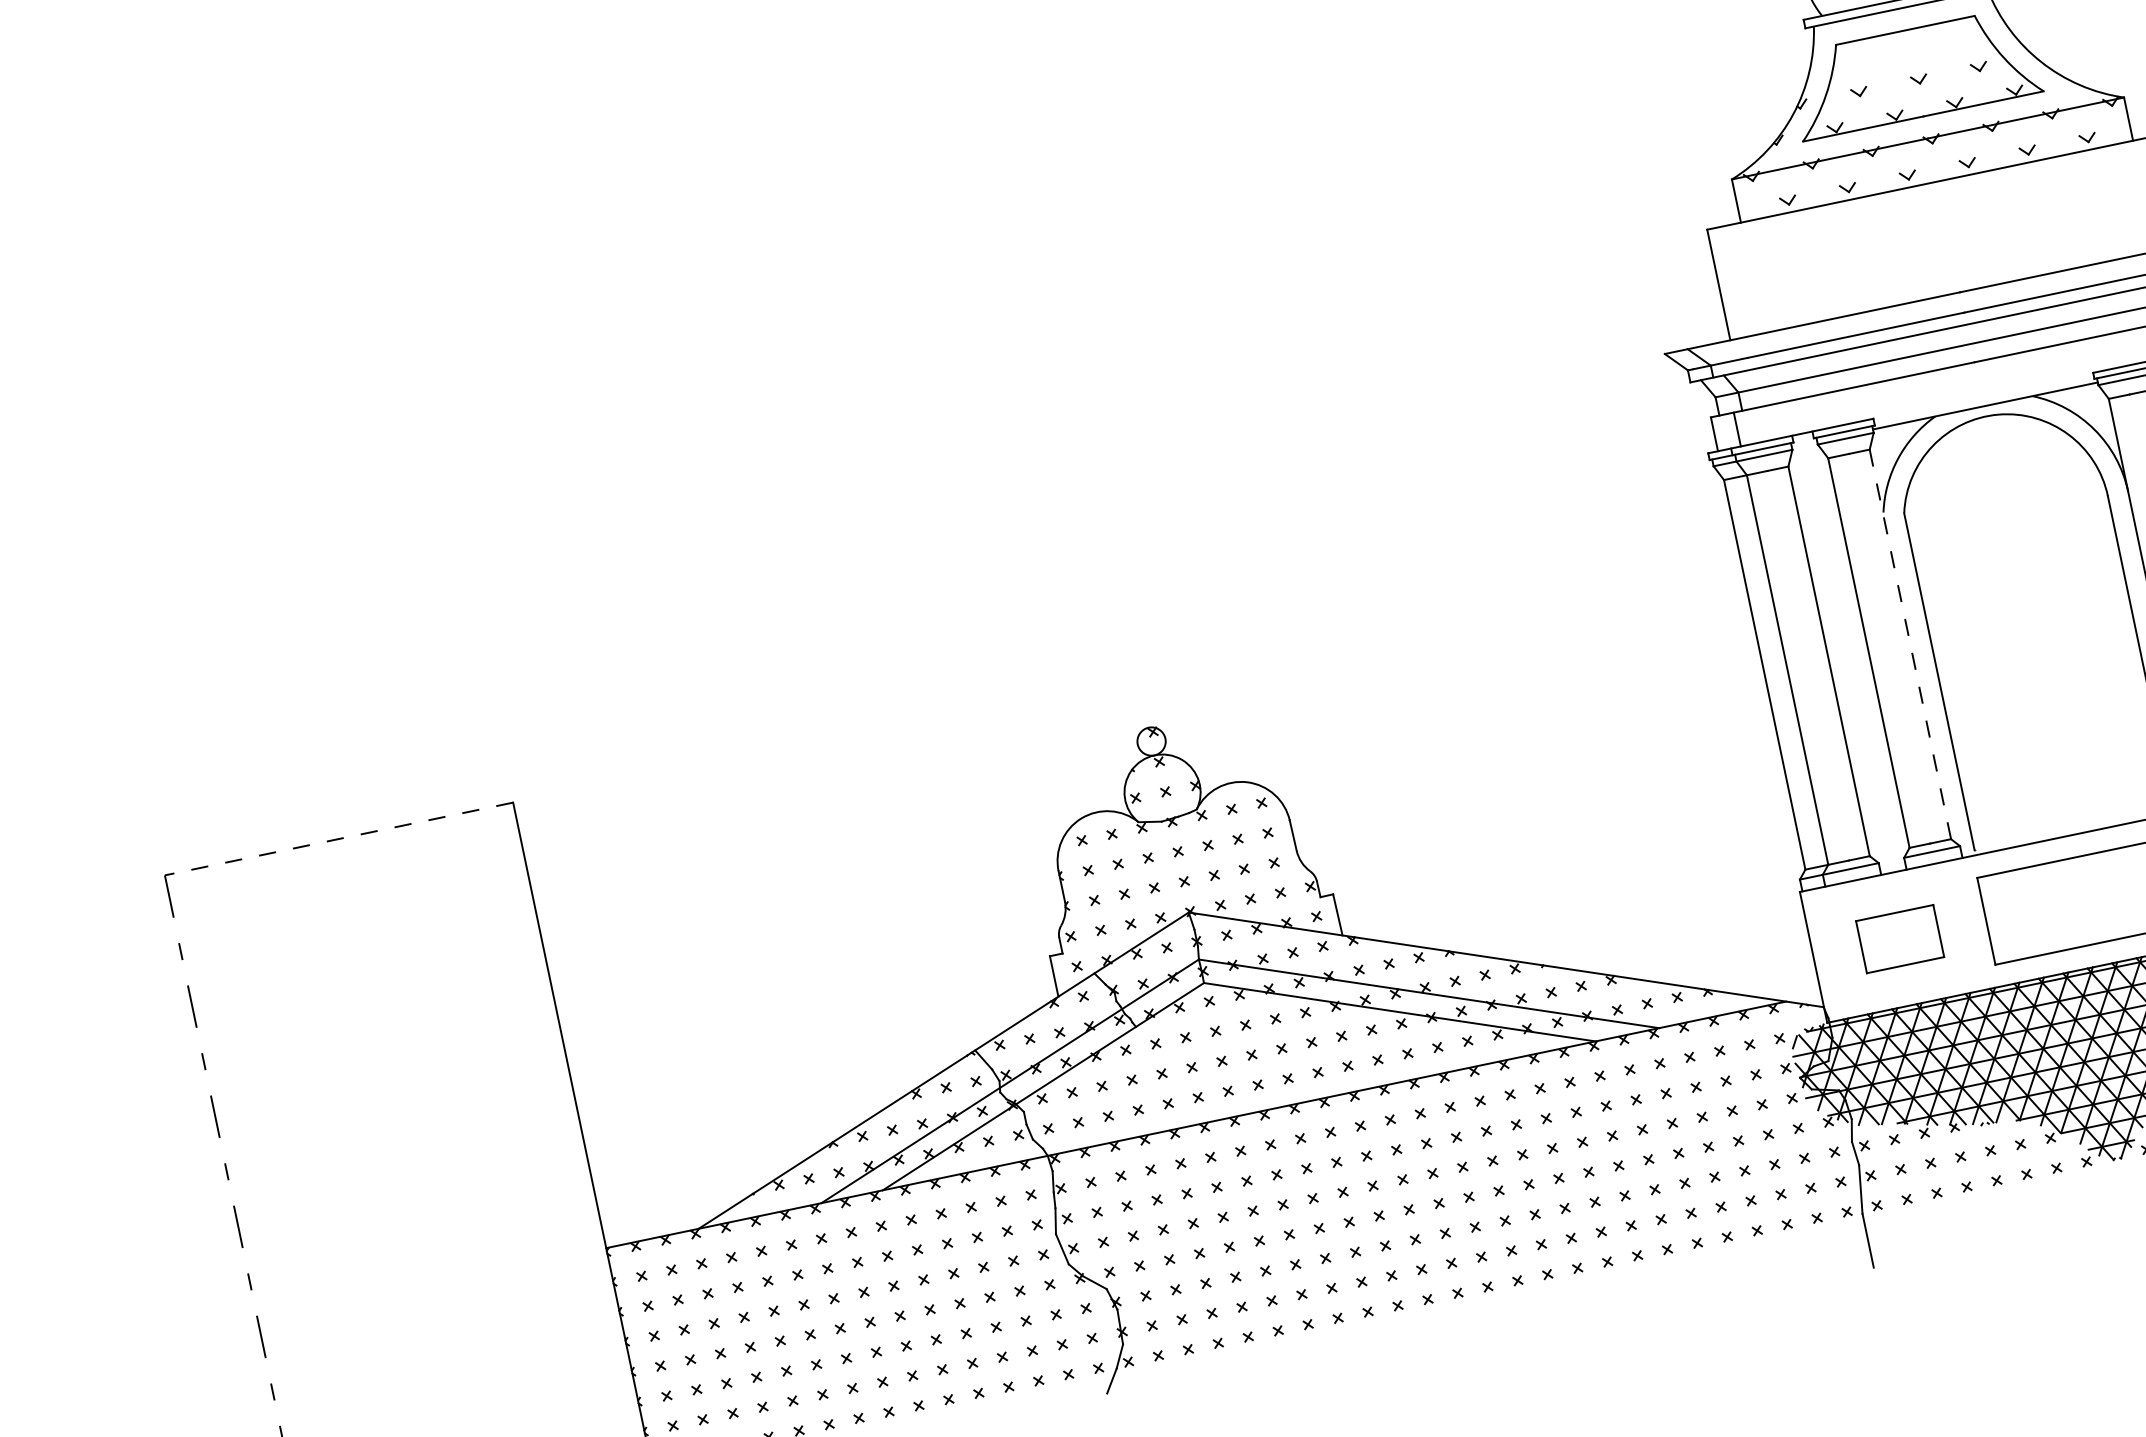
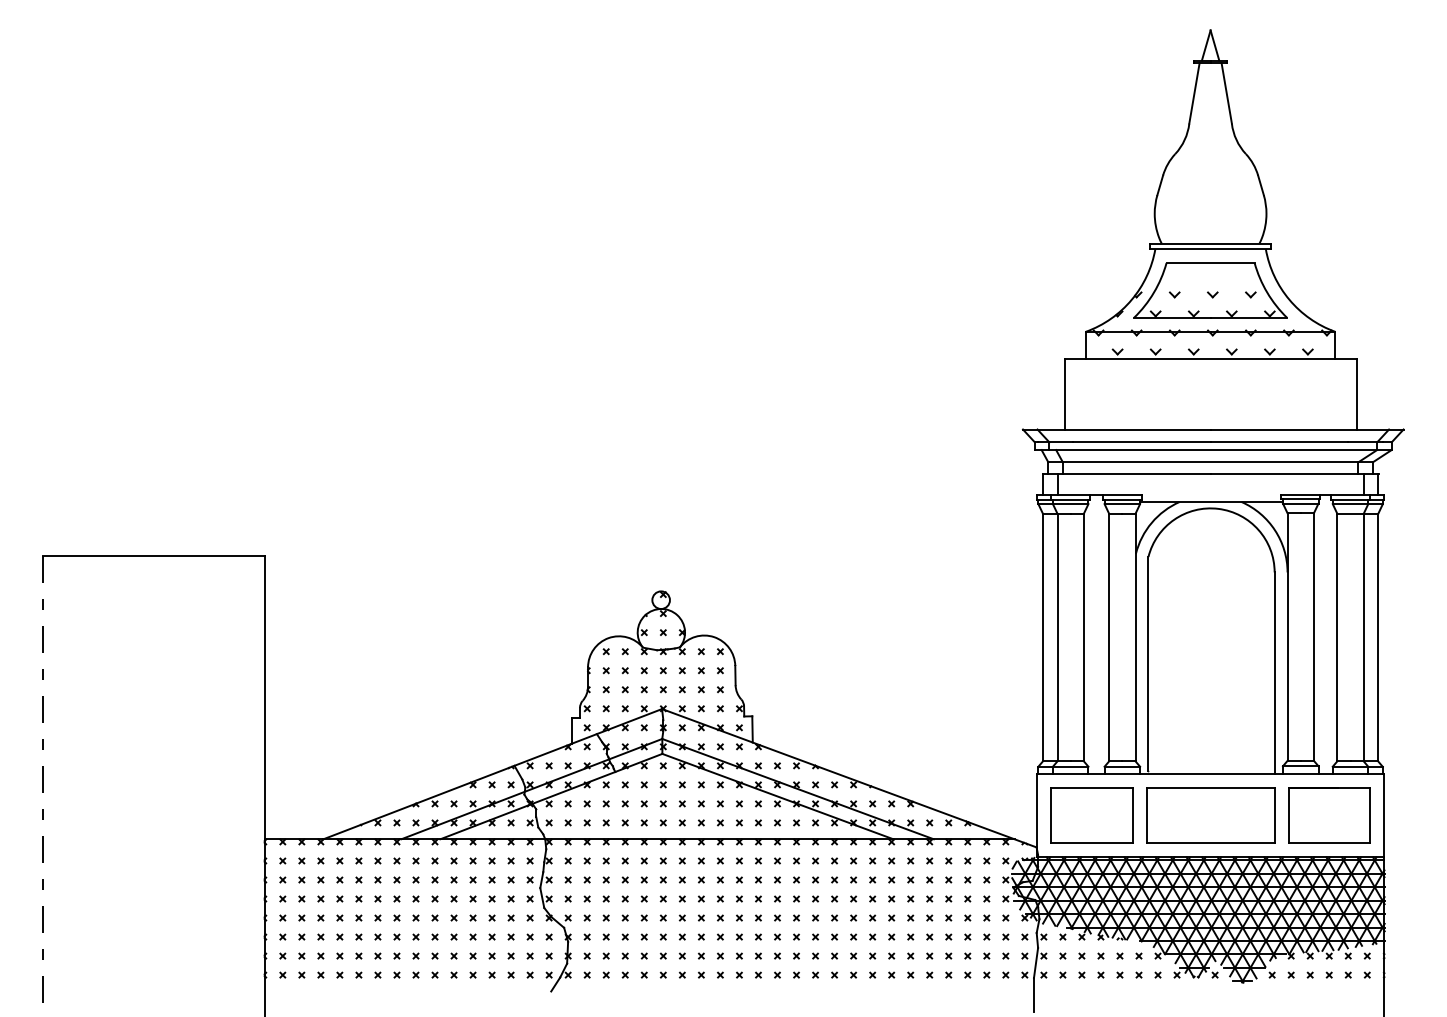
line: (1910, 644) -> (1135, 637), dashed -> solid
line: (339, 839) -> (154, 556), dashed -> solid
part: (1899, 938) -> (1091, 815), size x1.67

